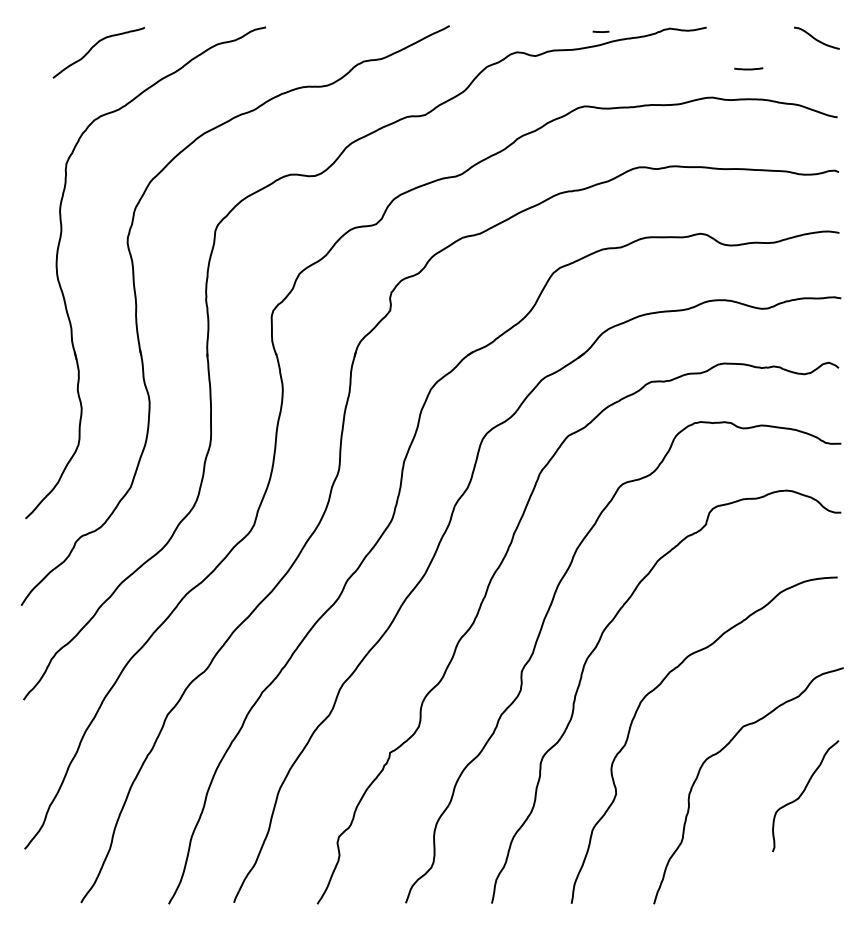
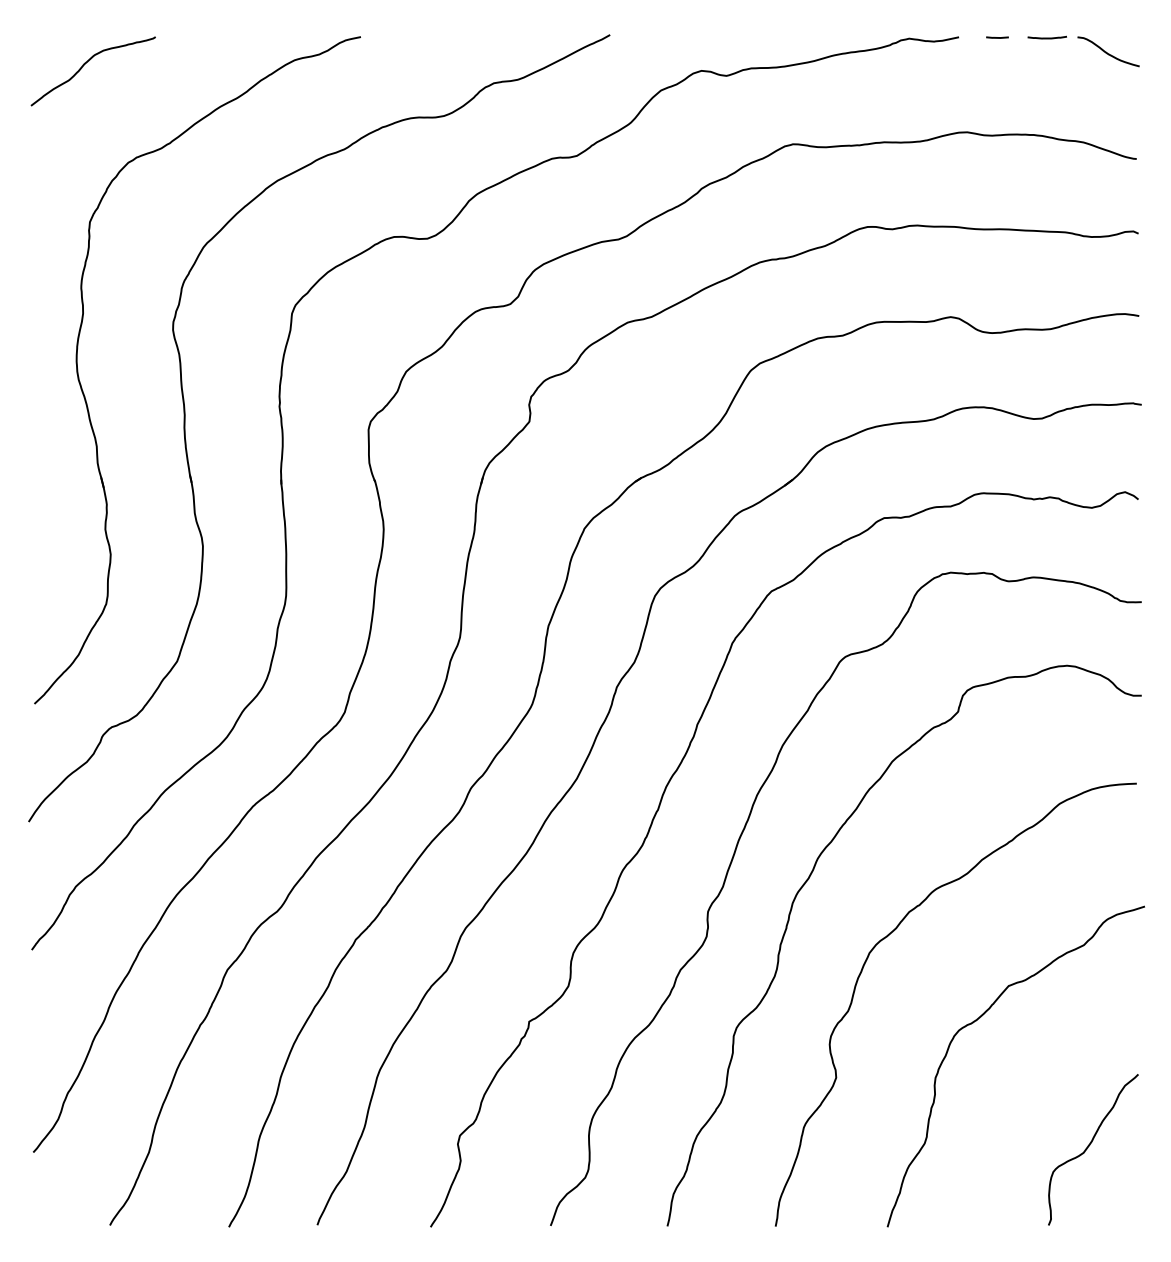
line: (600, 31) -> (996, 37), moved
curve: (93, 47) -> (85, 64), moved
line: (748, 68) -> (1047, 37), moved
curve: (803, 793) -> (1090, 1146), moved

